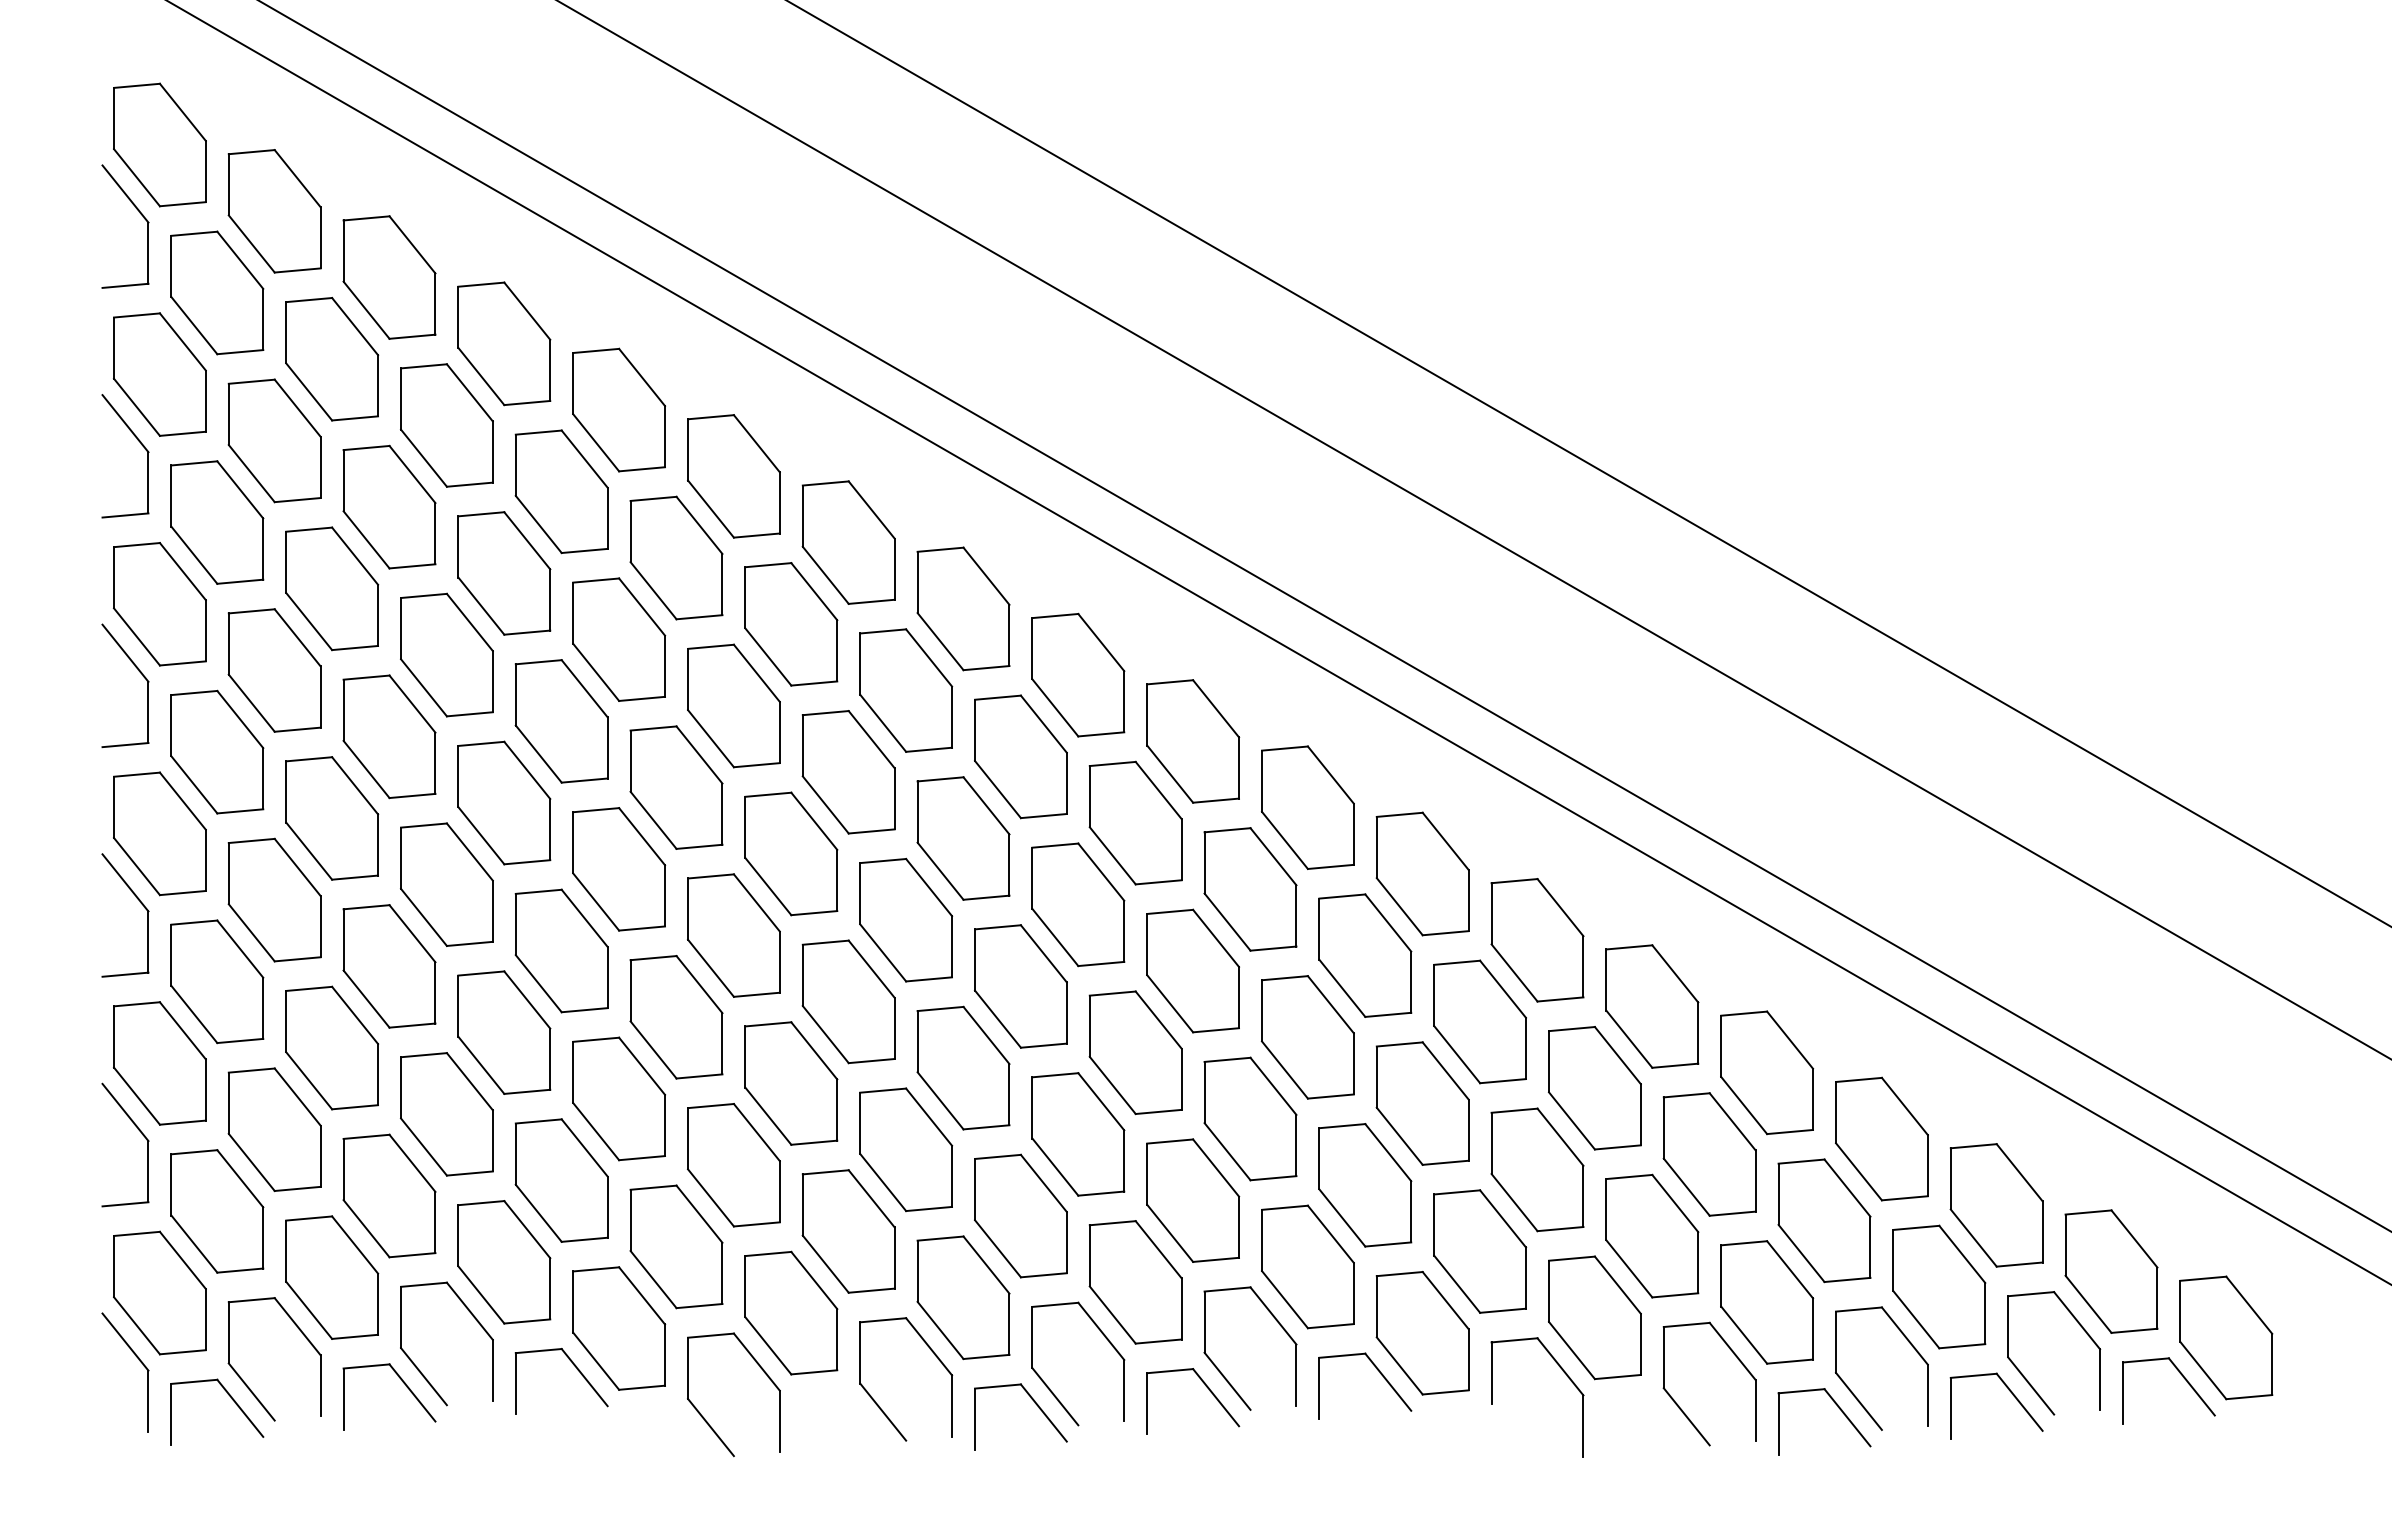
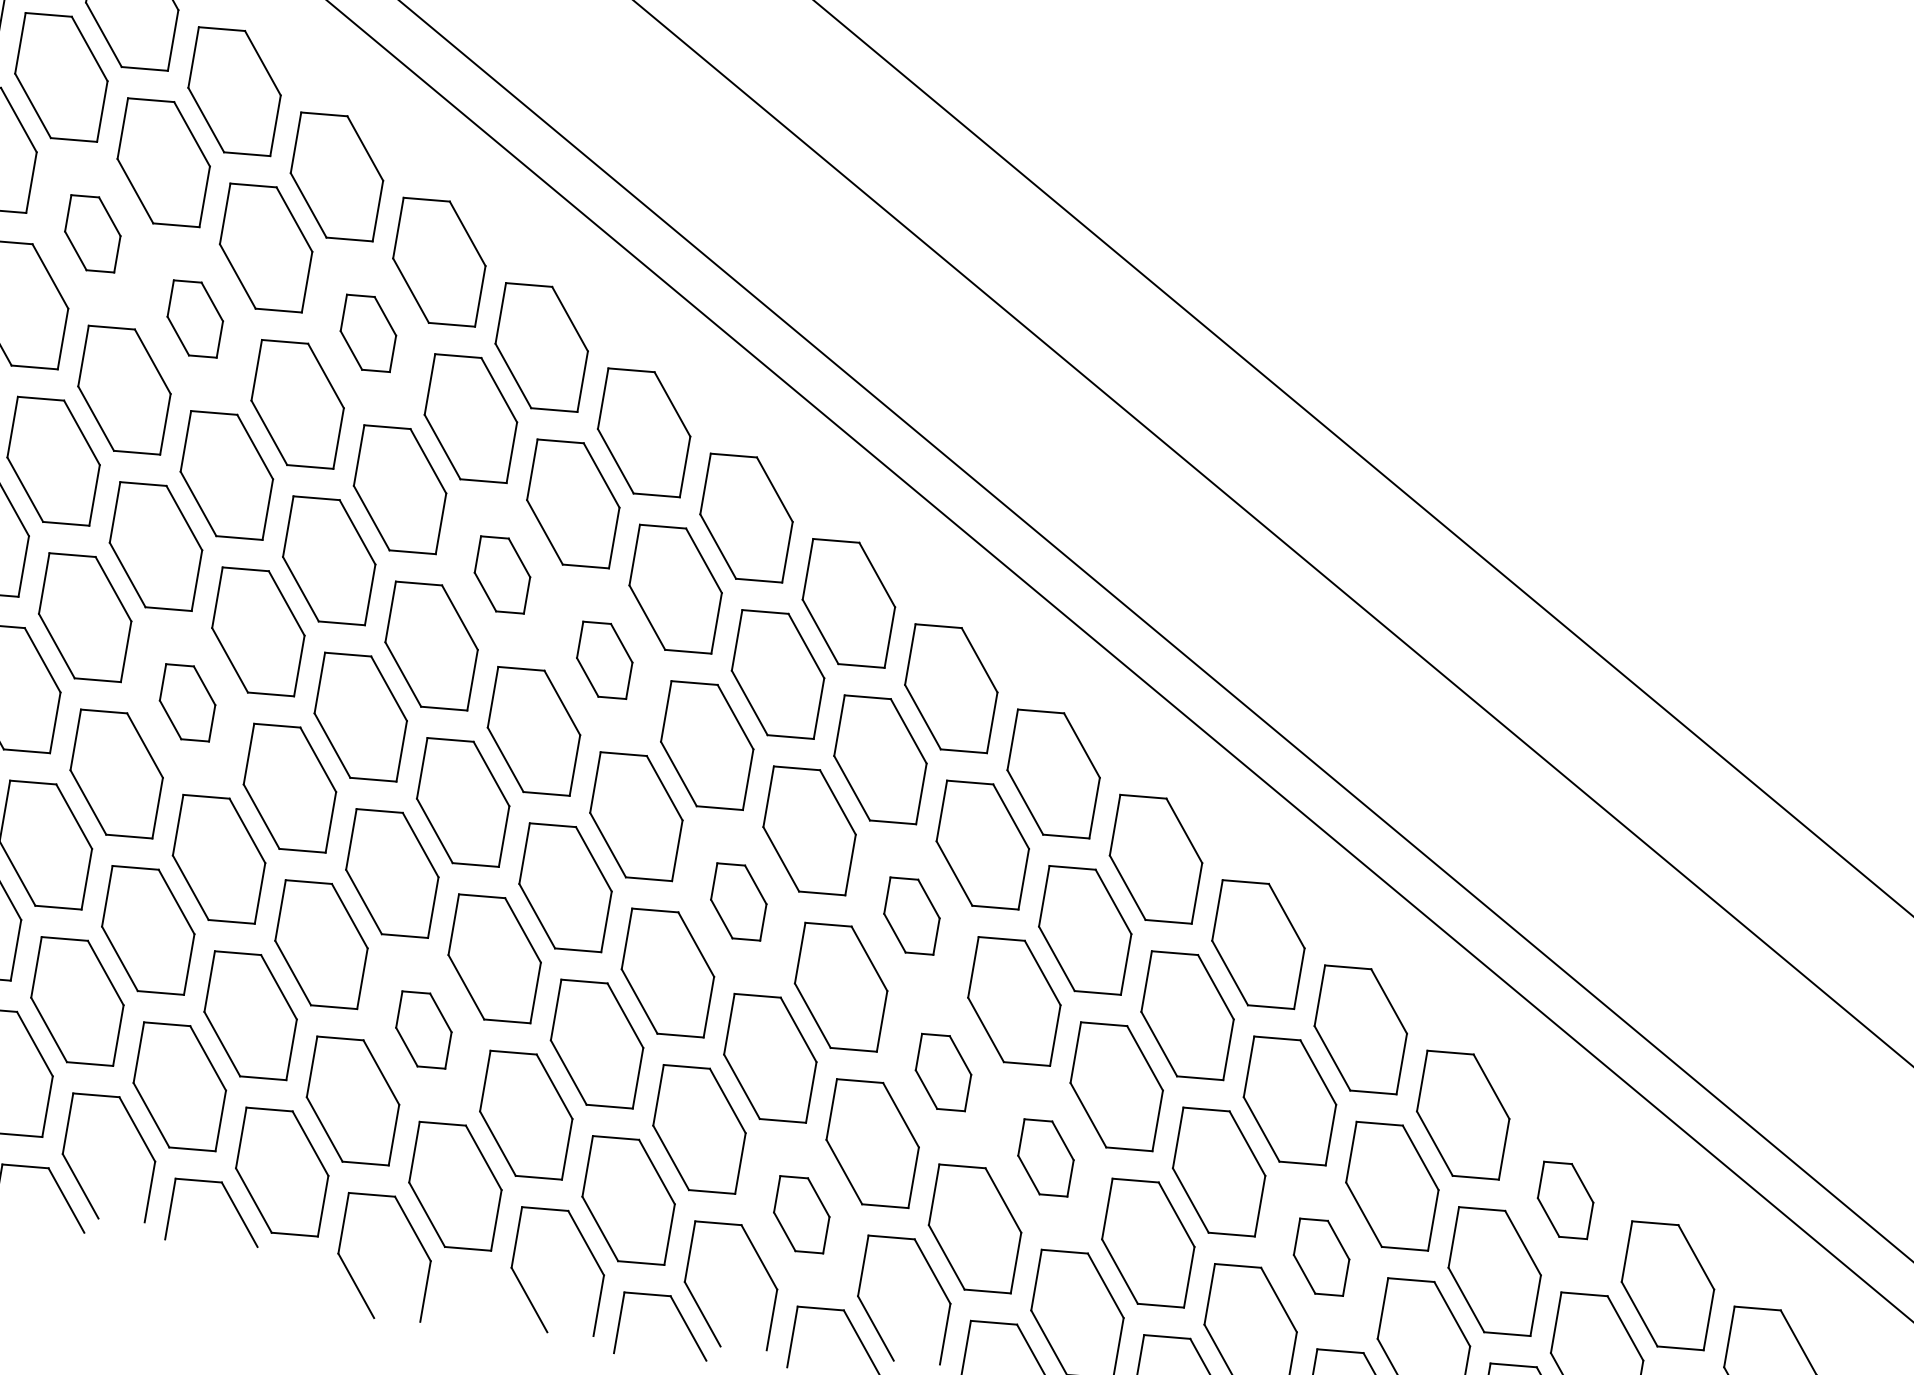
part: (274, 440) -> (92, 233), size x0.6
part: (561, 491) -> (368, 333), size x0.6
part: (389, 506) -> (195, 318), size x0.6
part: (733, 705) -> (502, 574), size x0.6
part: (848, 772) -> (604, 660), size x0.6
part: (446, 884) -> (187, 702), size x0.6
part: (1192, 970) -> (911, 915), size x0.6
part: (1020, 986) -> (738, 901), size x0.6
part: (1250, 1118) -> (943, 1072), size x0.6
part: (1881, 1138) -> (1565, 1199), size x0.6
part: (733, 1165) -> (423, 1030), size x0.6
part: (1365, 1185) -> (1046, 1158), size x0.6
part: (1652, 1235) -> (1321, 1256), size x0.6
part: (1135, 1282) -> (801, 1214), size x0.6

